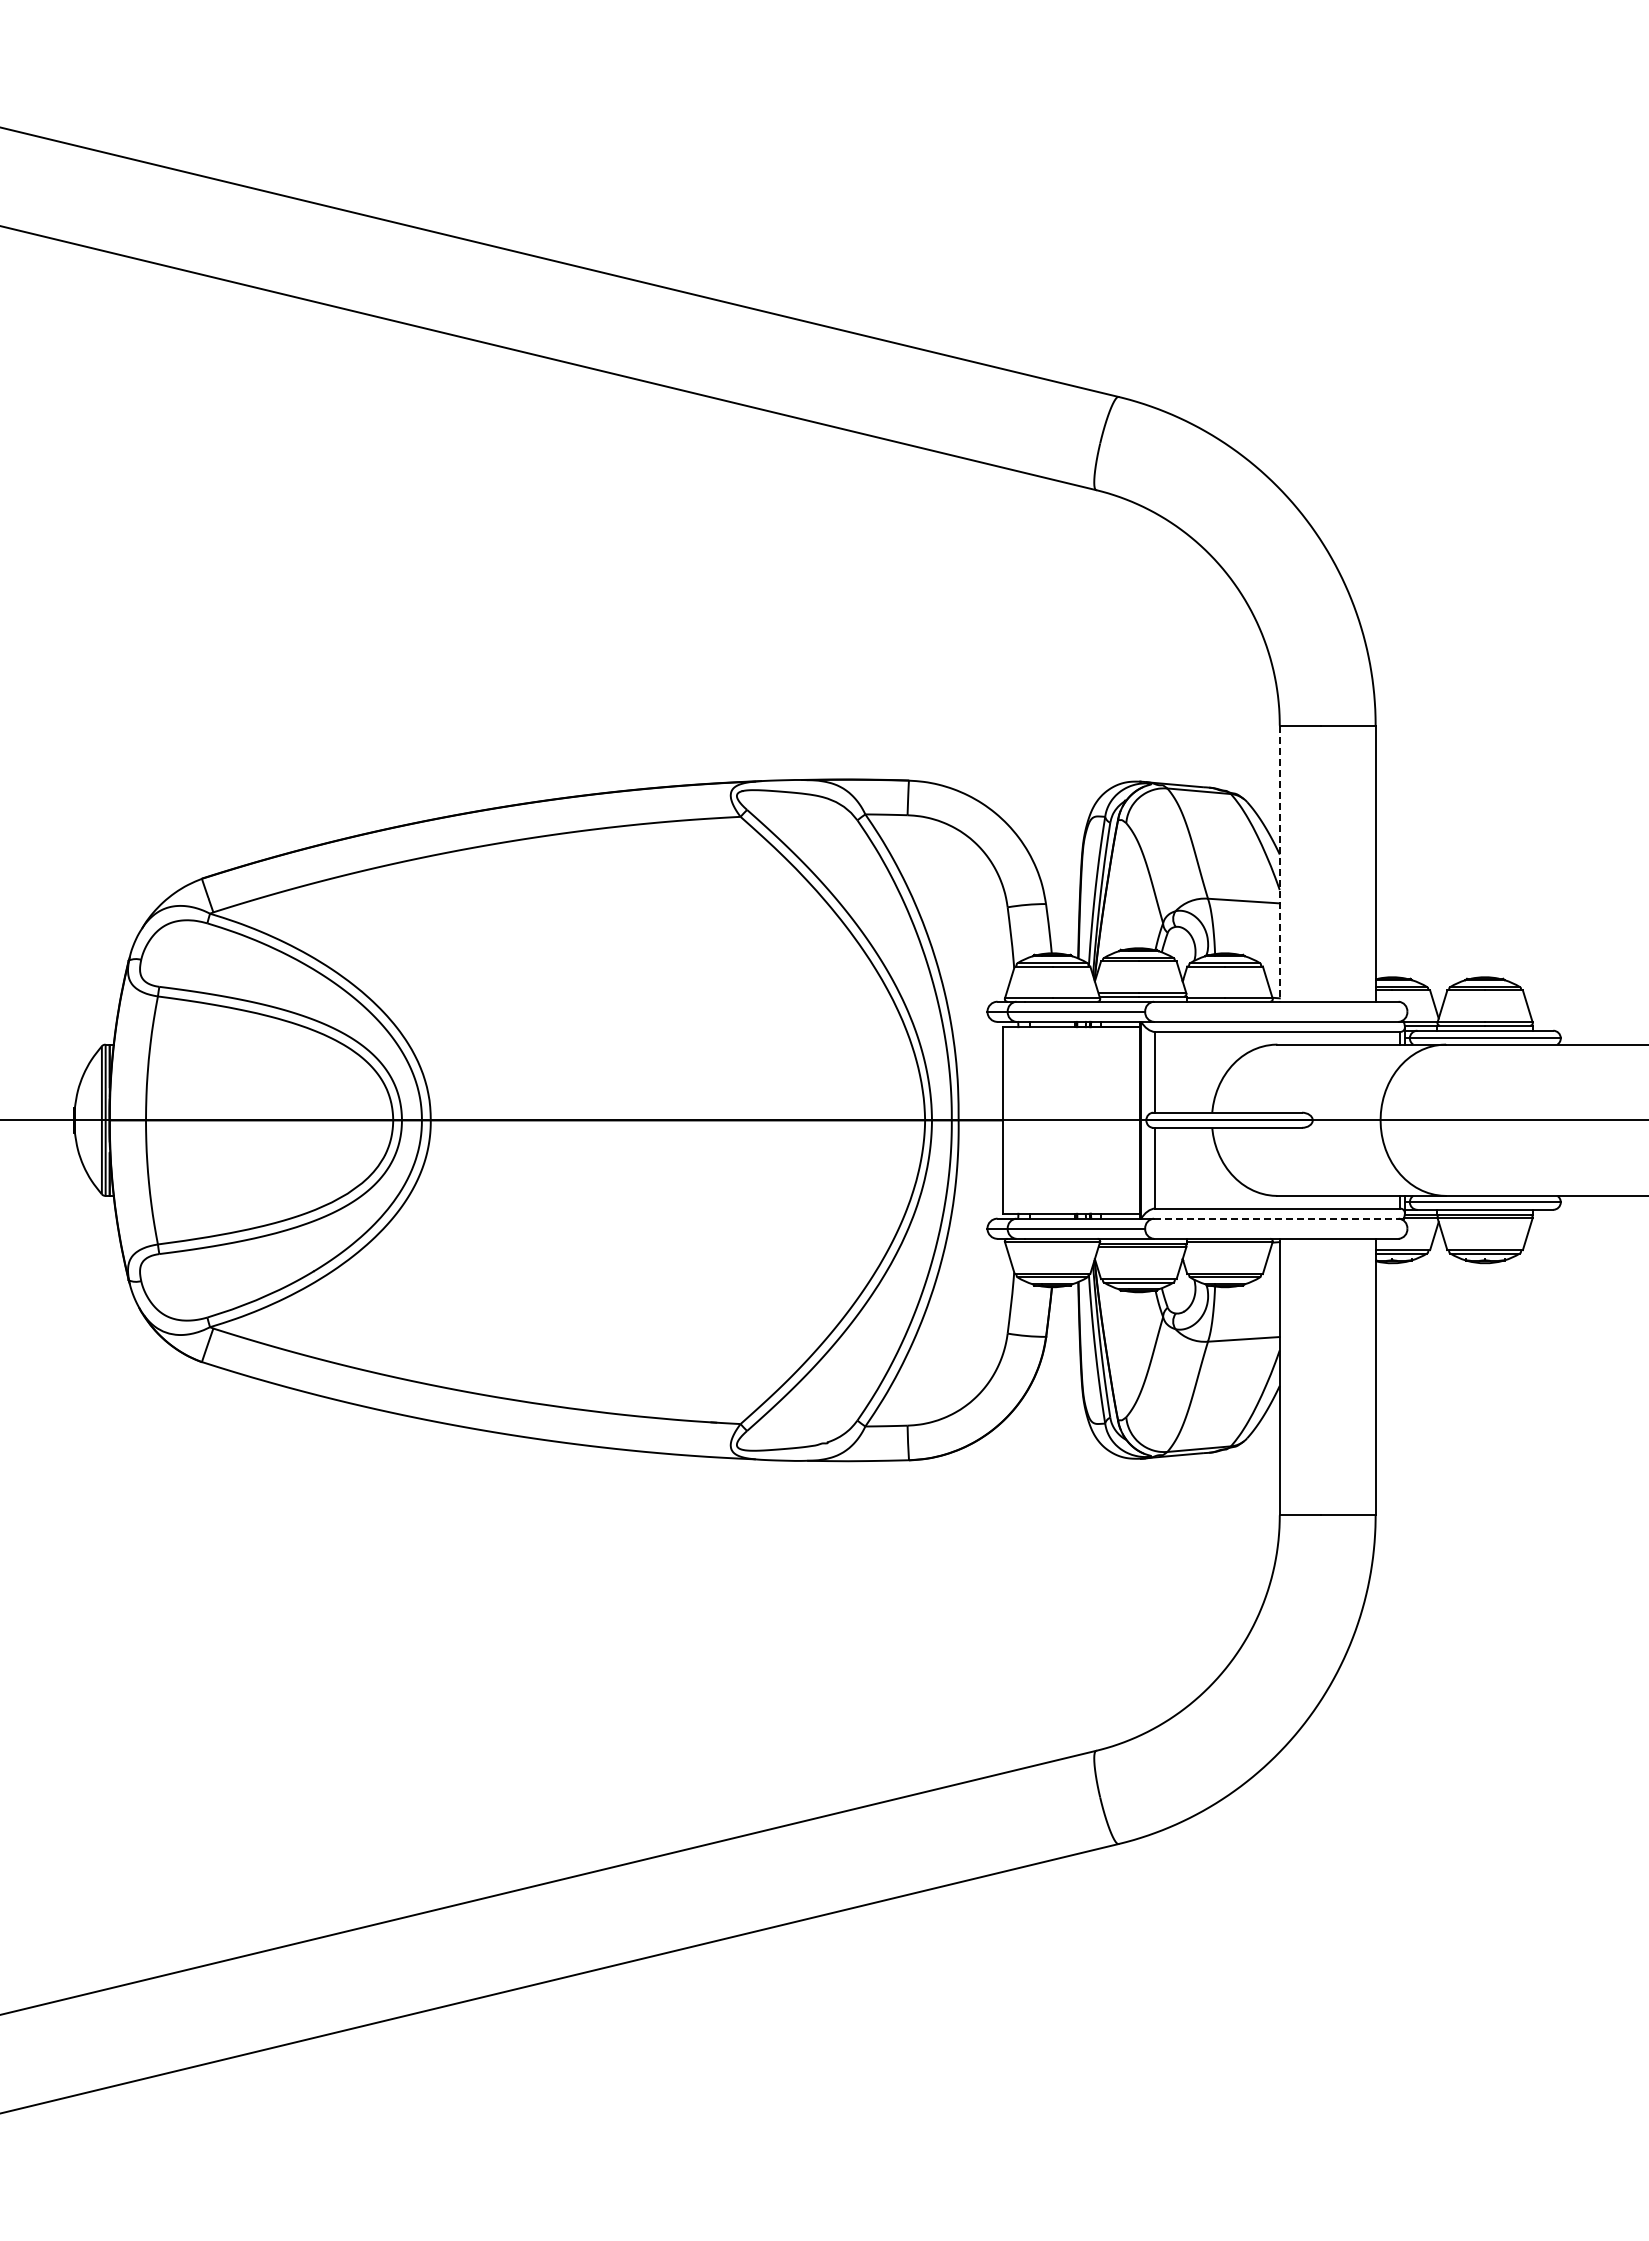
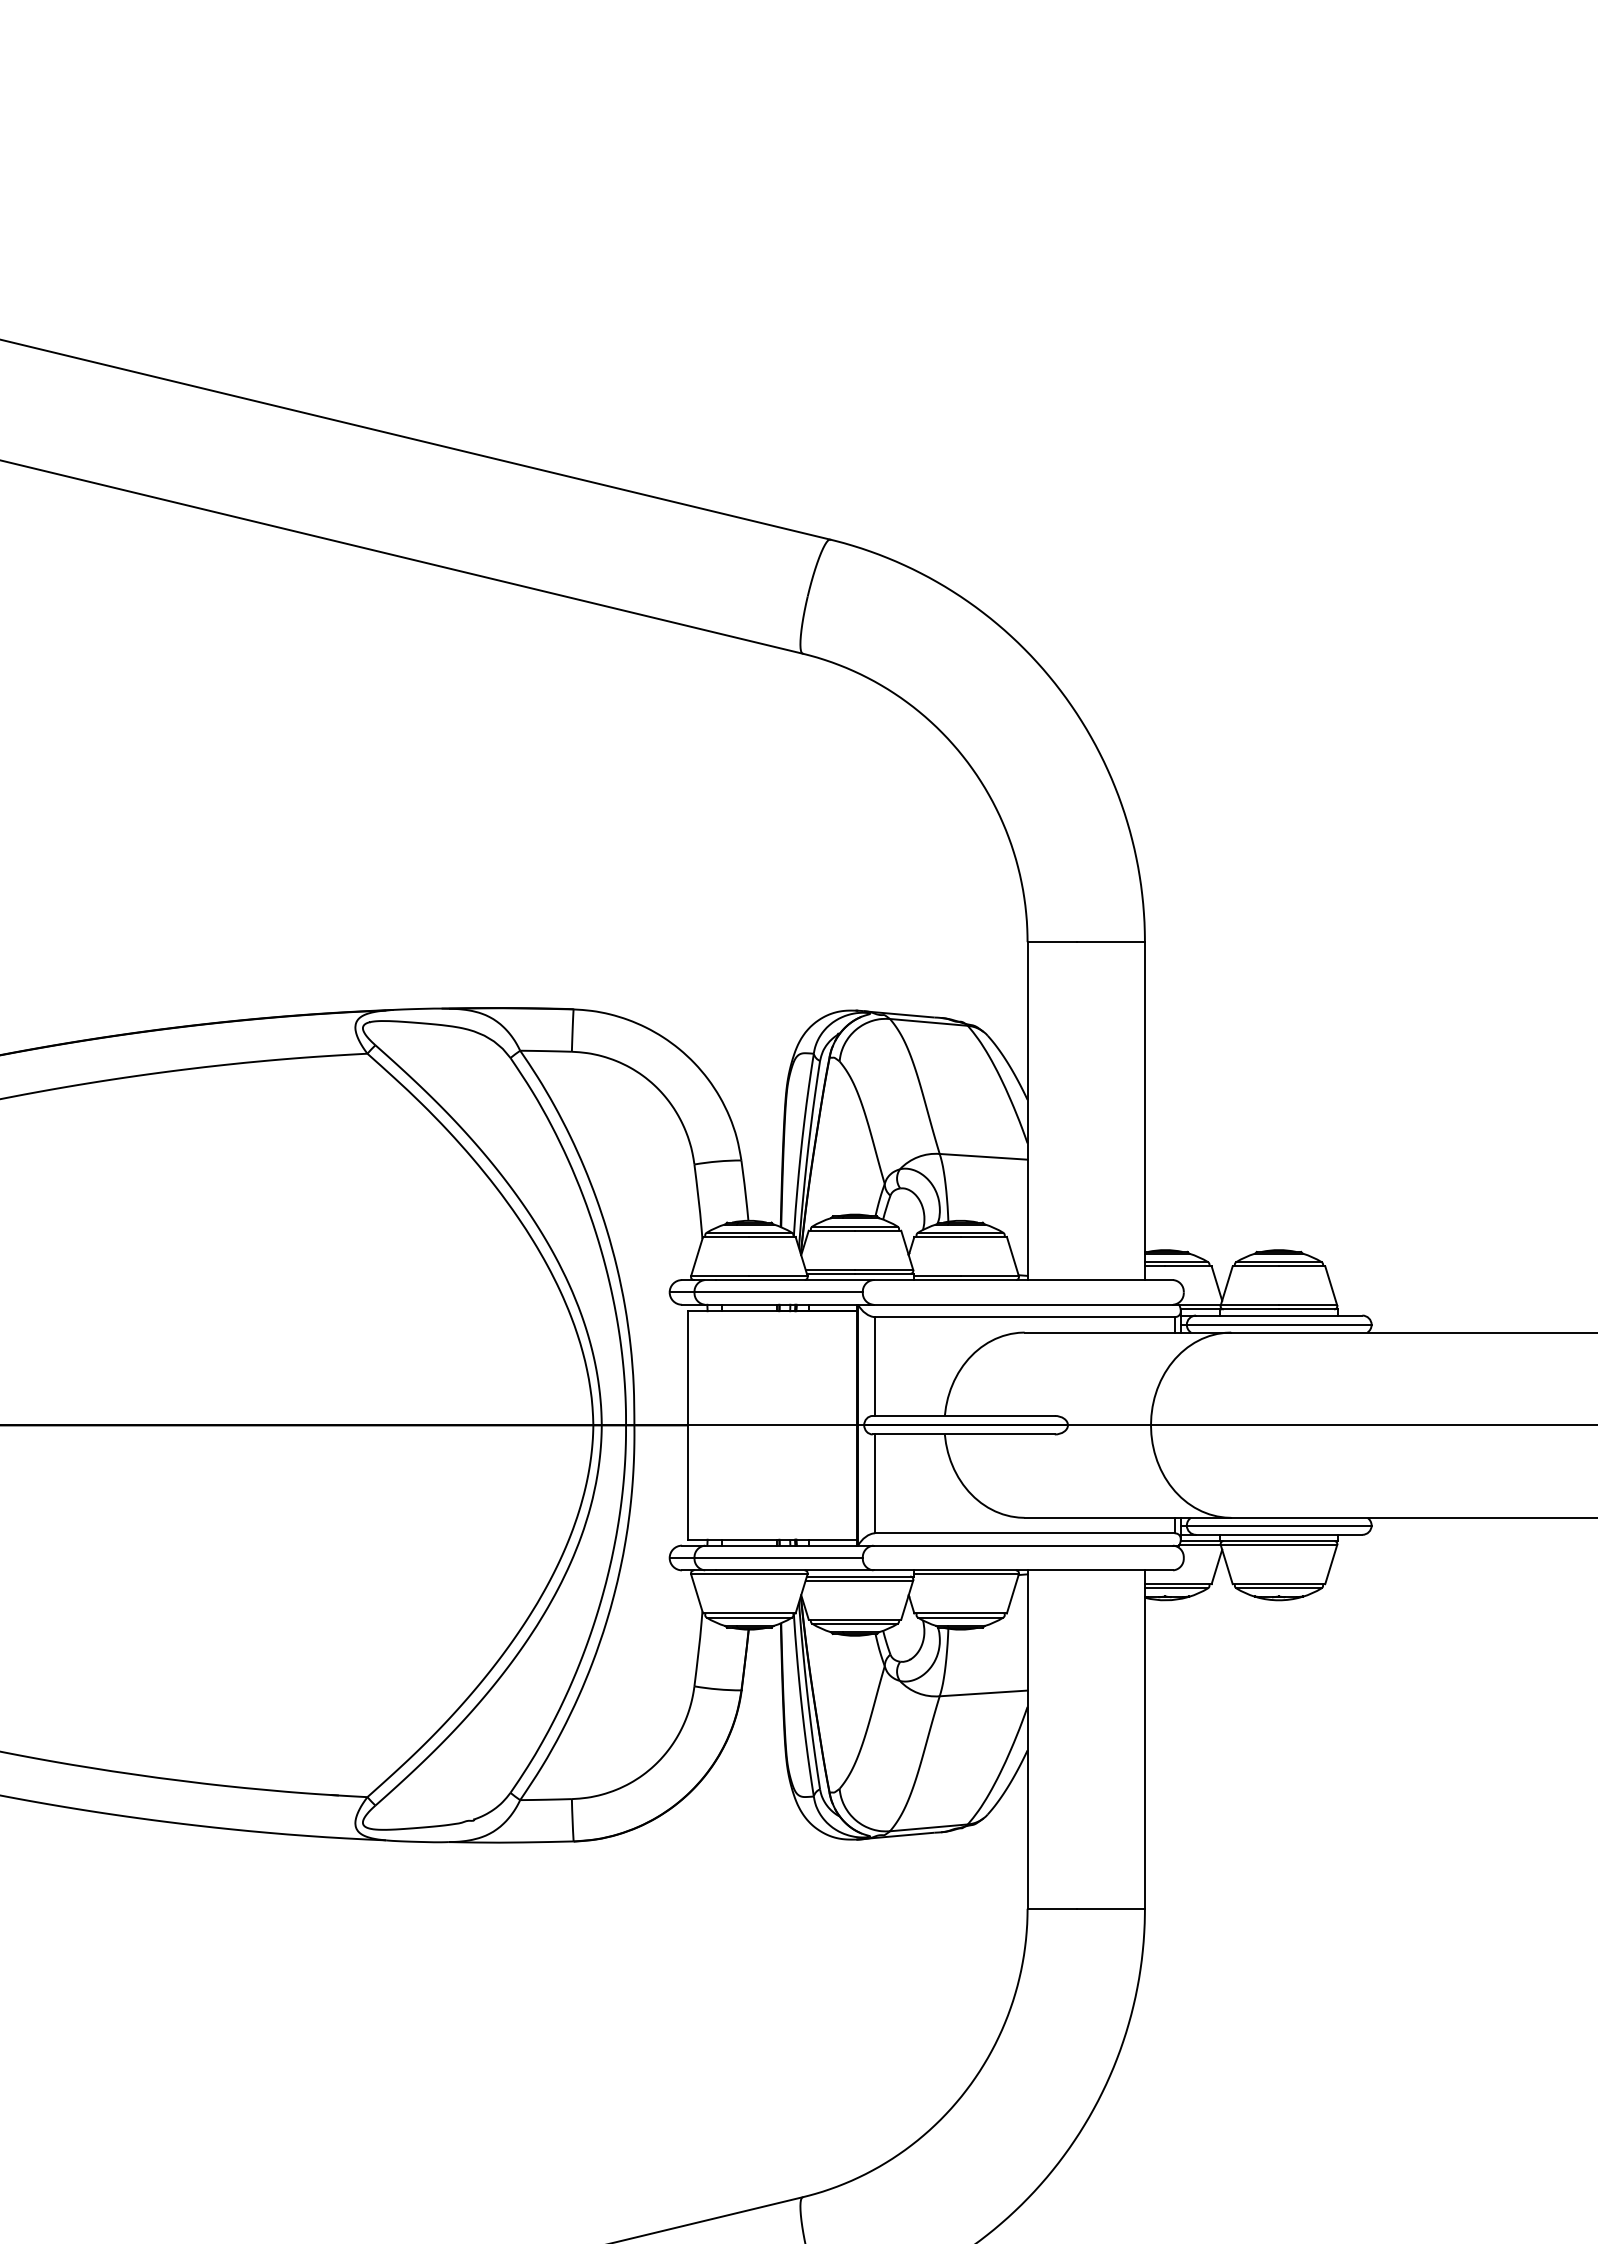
line: (1279, 864) -> (1027, 1112), dashed -> solid
line: (1276, 1218) -> (1023, 1545), dashed -> solid

